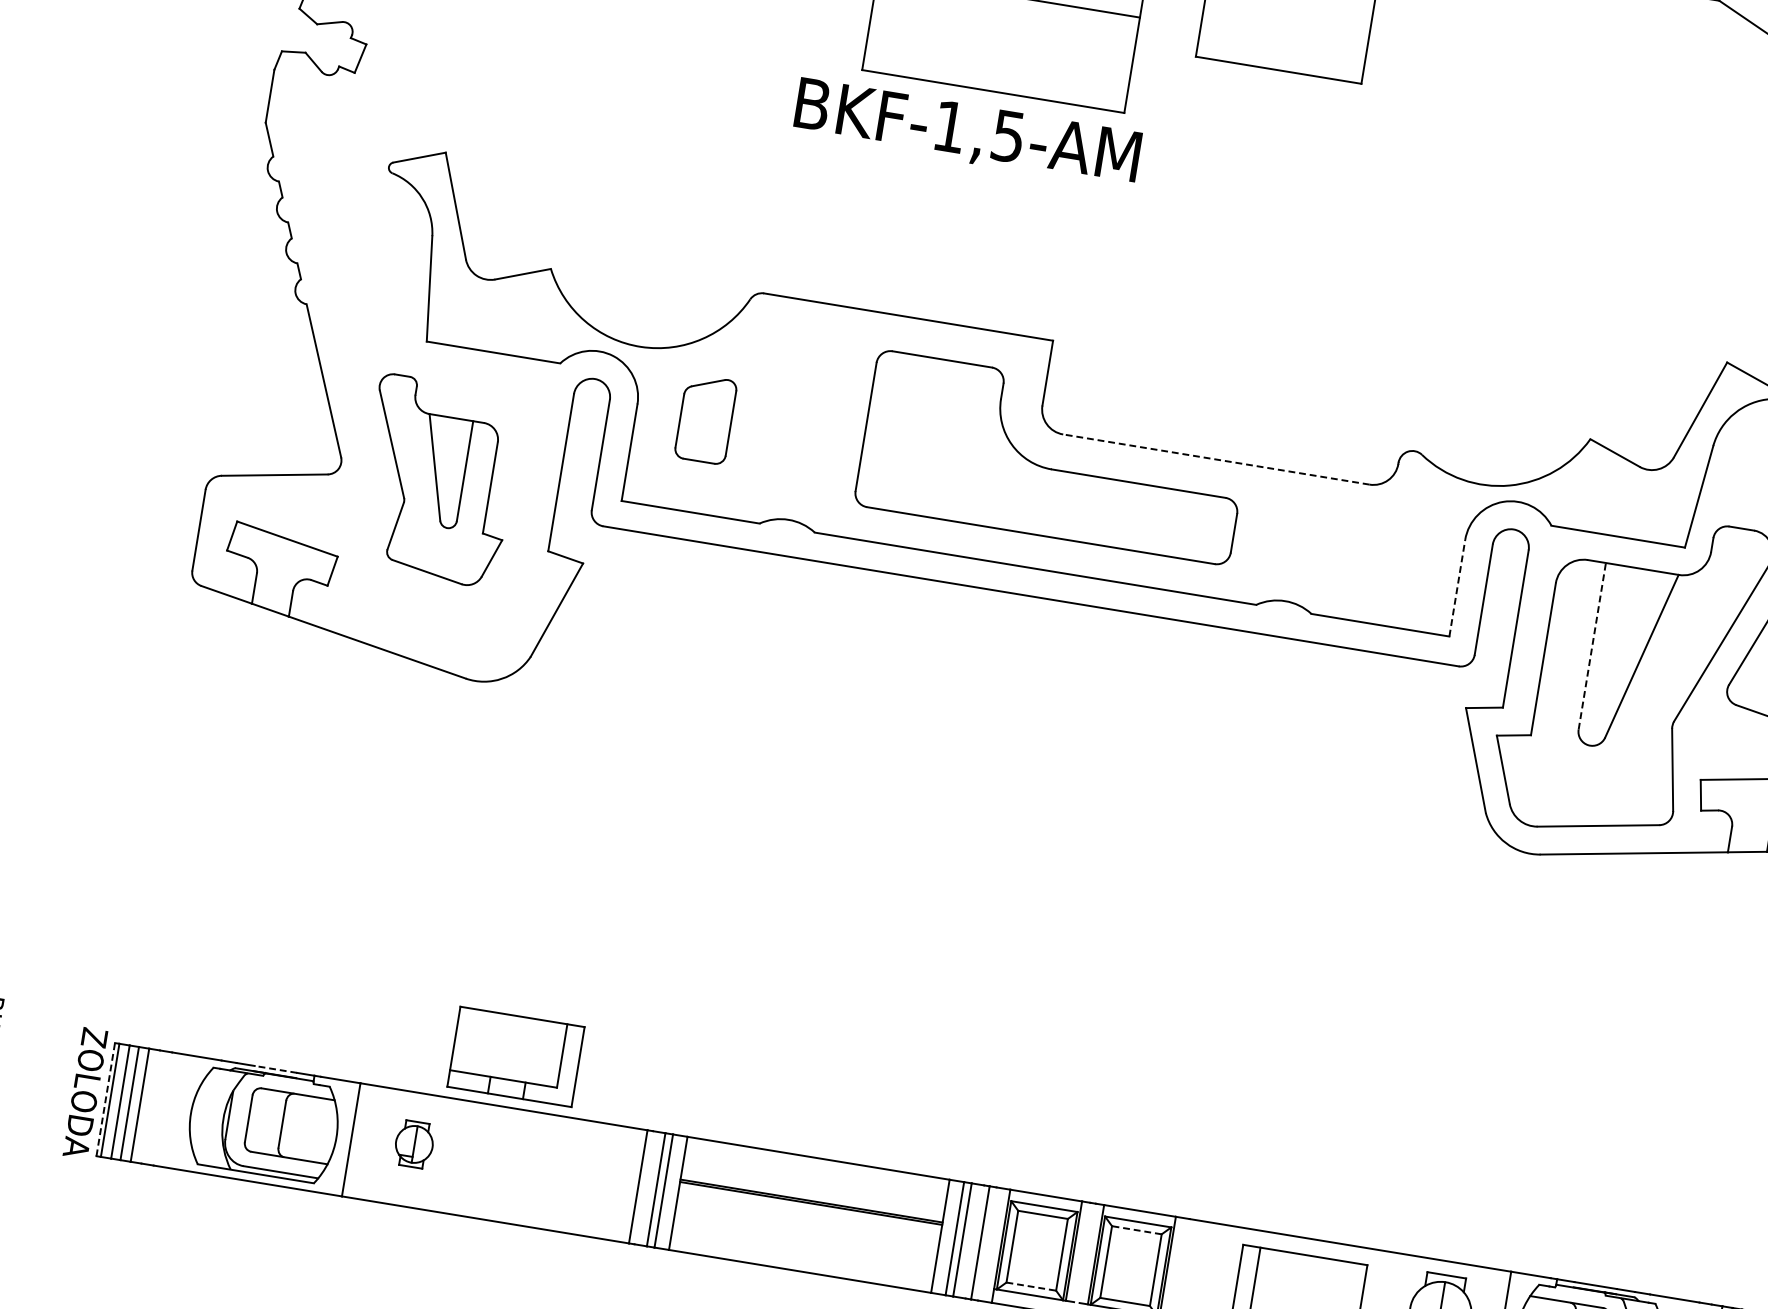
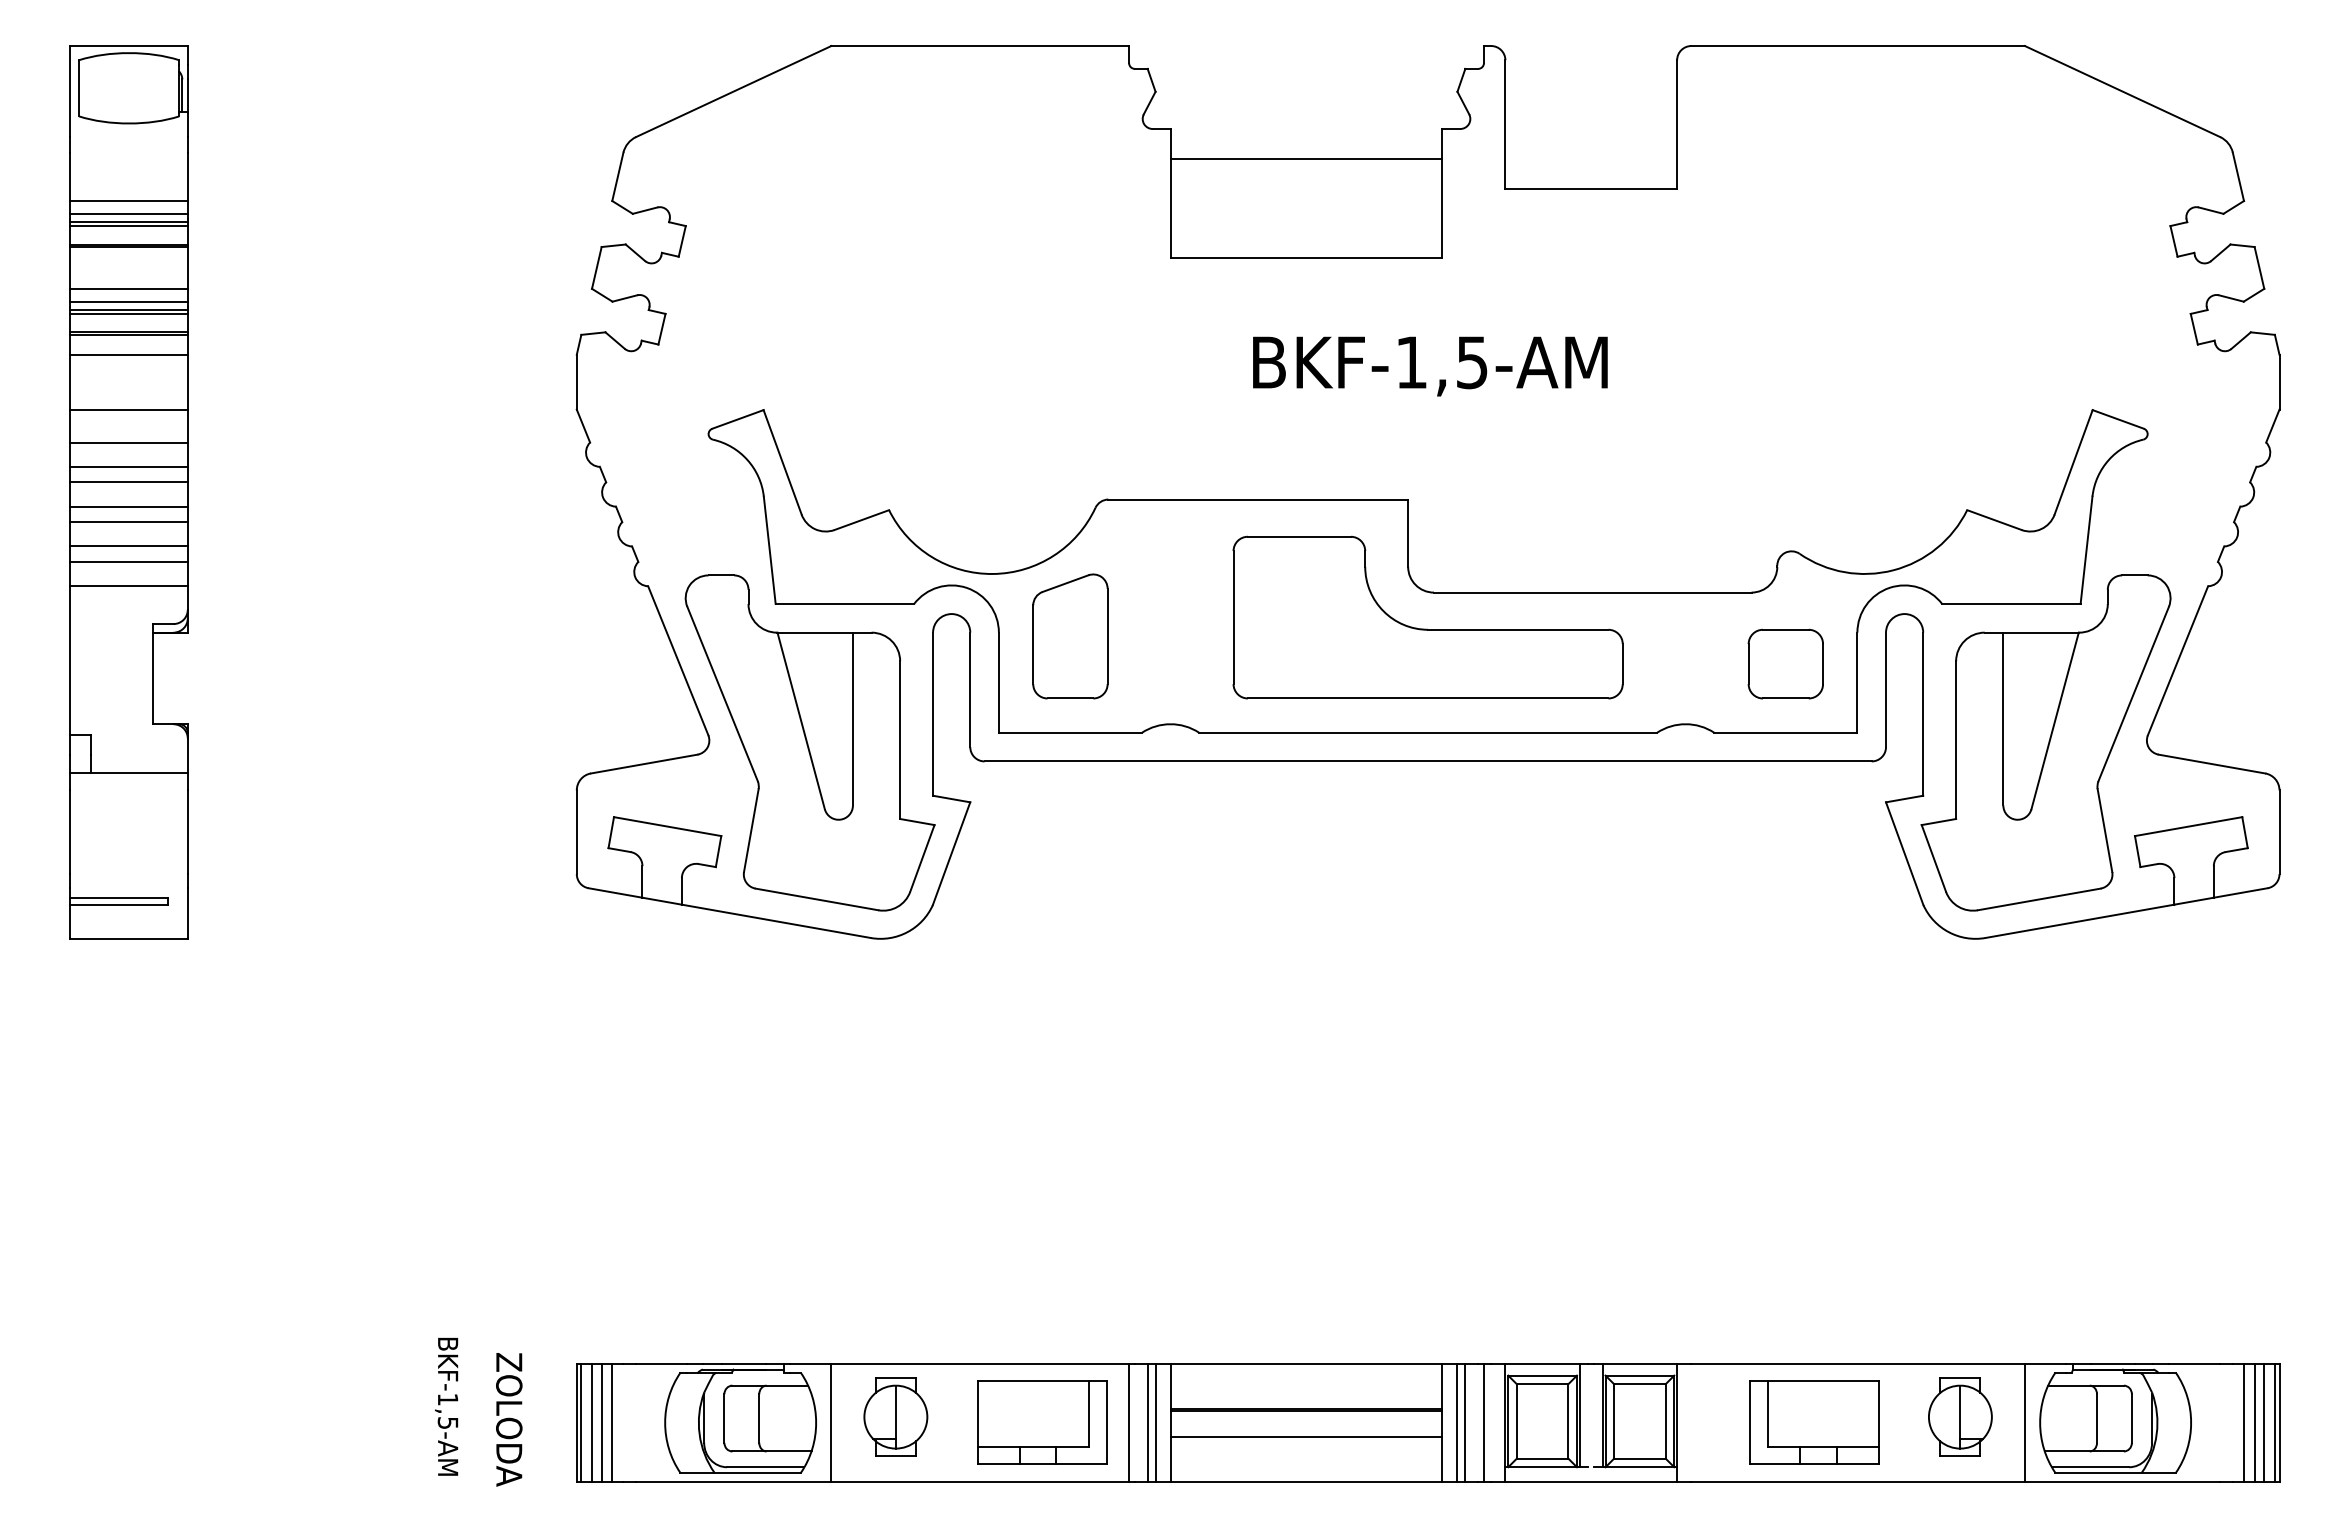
text: (967, 133) -> (1430, 366), moved
part: (705, 419) -> (1070, 636), size x1.43
line: (1216, 459) -> (1592, 592), dashed -> solid
part: (437, 480) -> (809, 742), size x1.67
part: (1391, 558) -> (1785, 663), added
line: (1457, 588) -> (1857, 682), dashed -> solid
line: (1592, 645) -> (2003, 718), dashed -> solid
part: (516, 1056) -> (1042, 1422), moved
line: (275, 1069) -> (743, 1364), dashed -> solid
text: (85, 1093) -> (509, 1419), moved
line: (105, 1099) -> (576, 1422), dashed -> solid
part: (414, 1143) -> (895, 1416), size x1.67
line: (806, 1228) -> (1306, 1437), added
line: (1136, 1230) -> (1639, 1384), dashed -> solid
line: (1031, 1286) -> (1542, 1458), dashed -> solid

